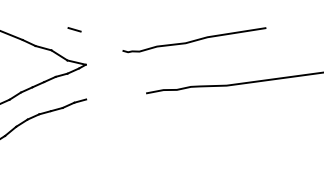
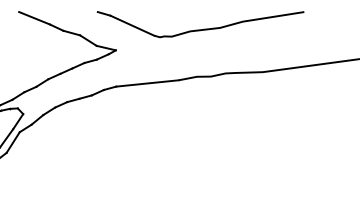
line: (101, 40) -> (132, 25), added
line: (116, 96) -> (147, 83), added

